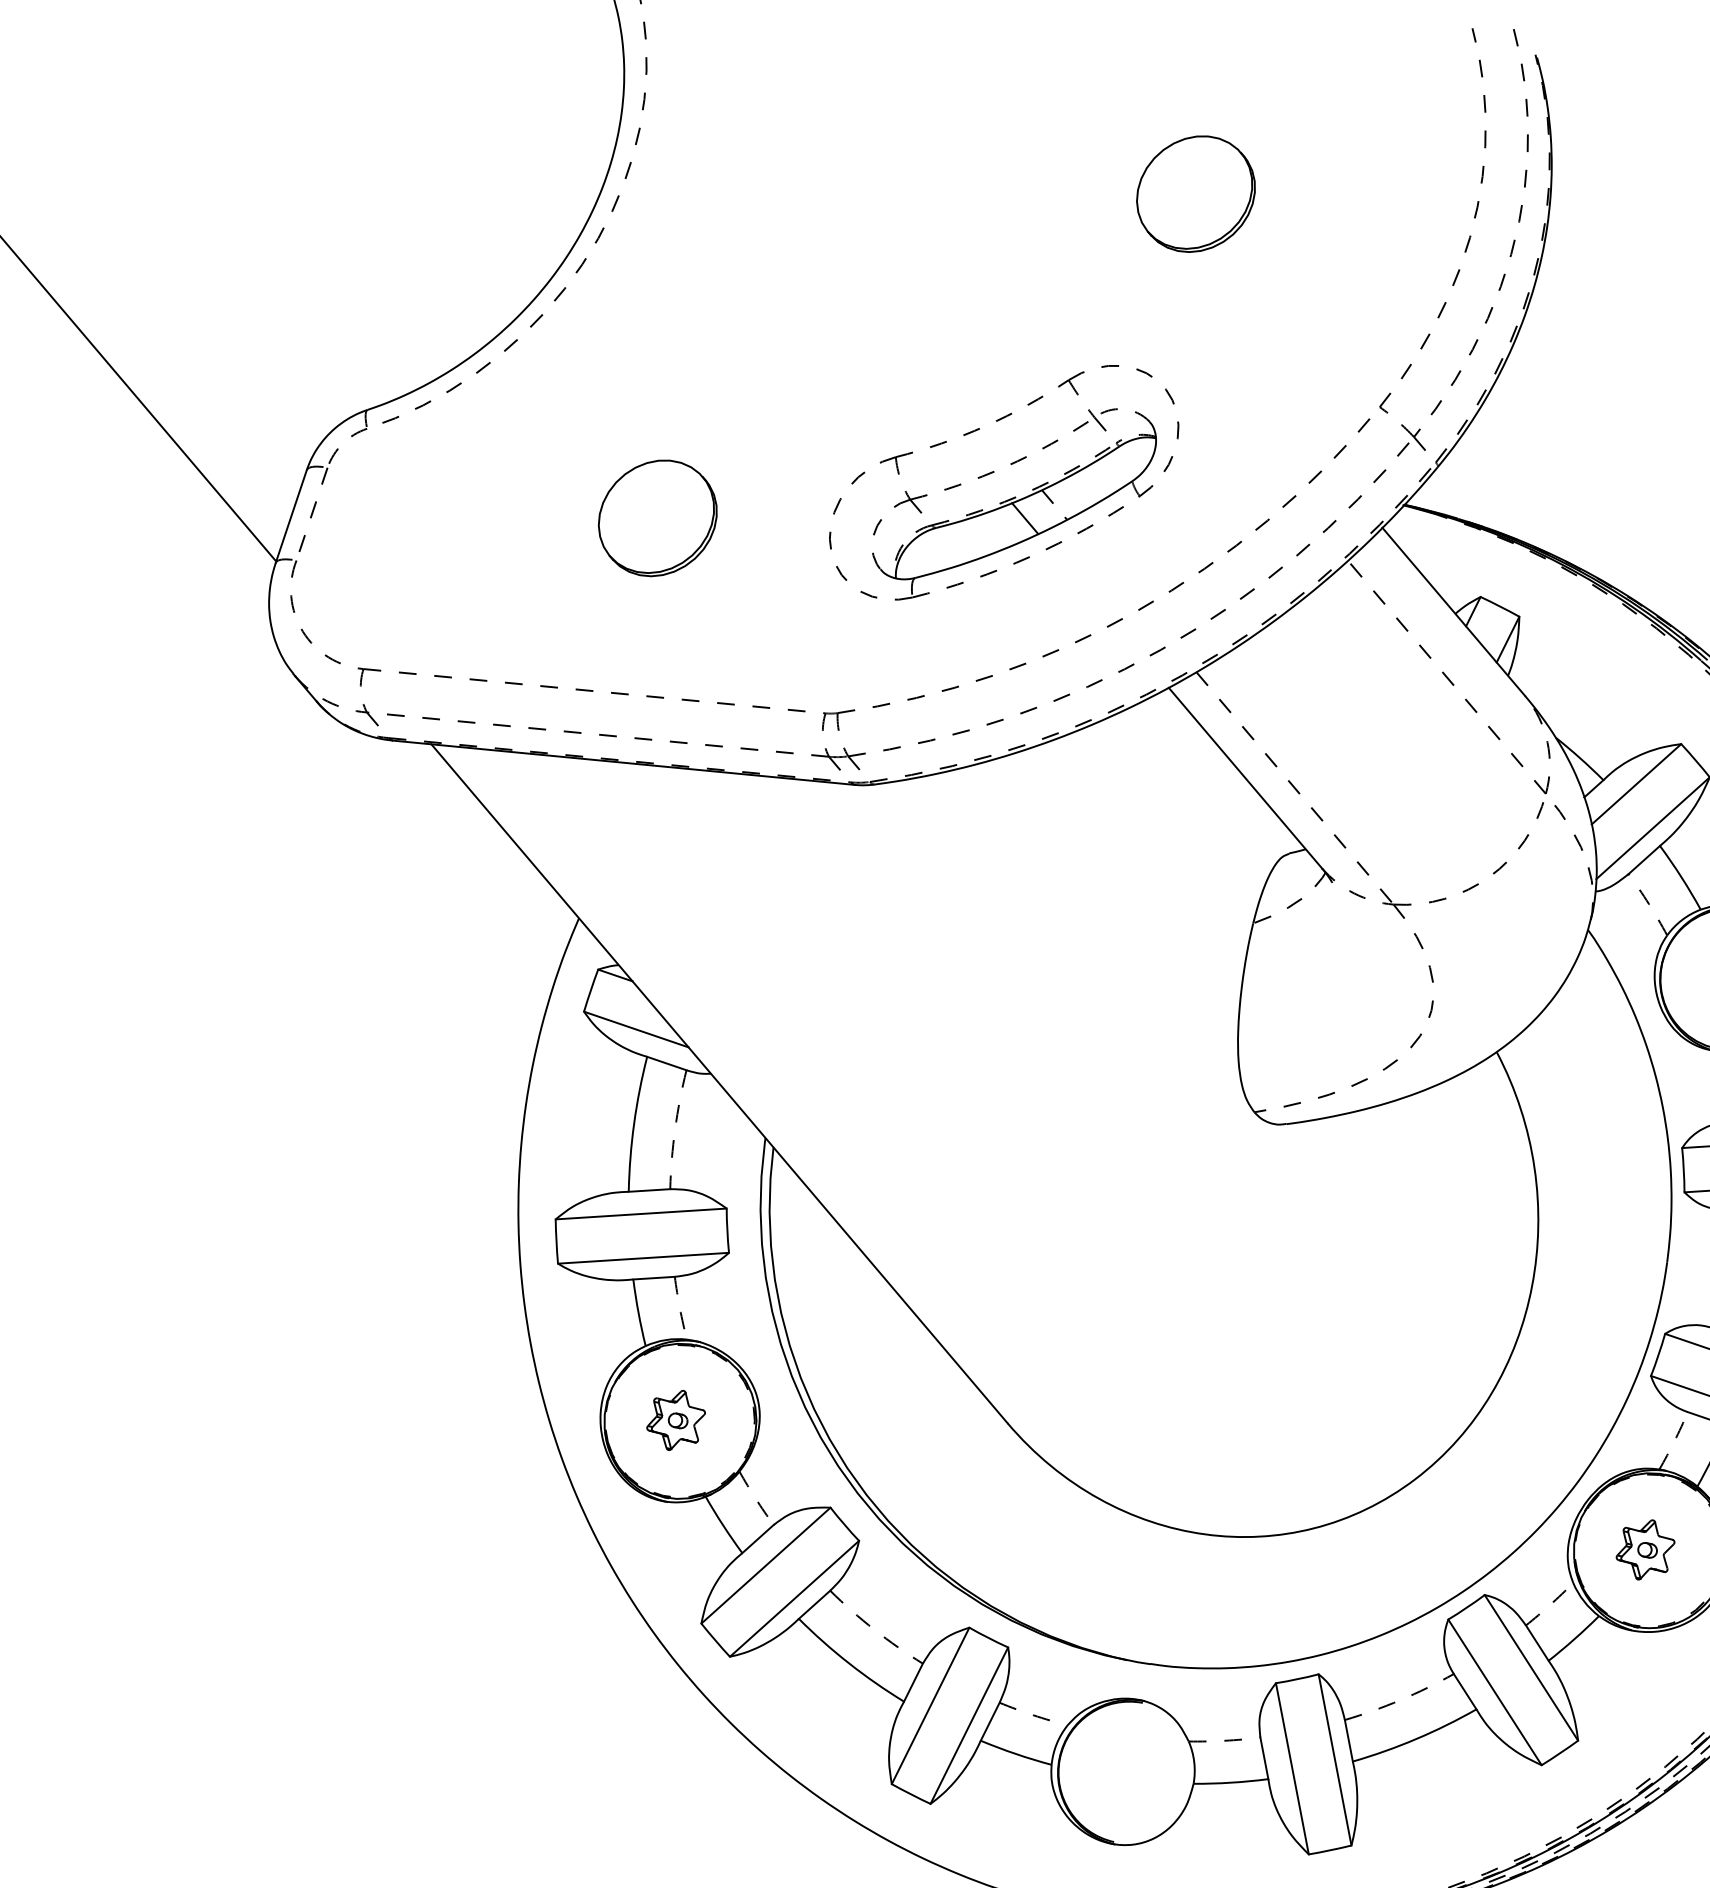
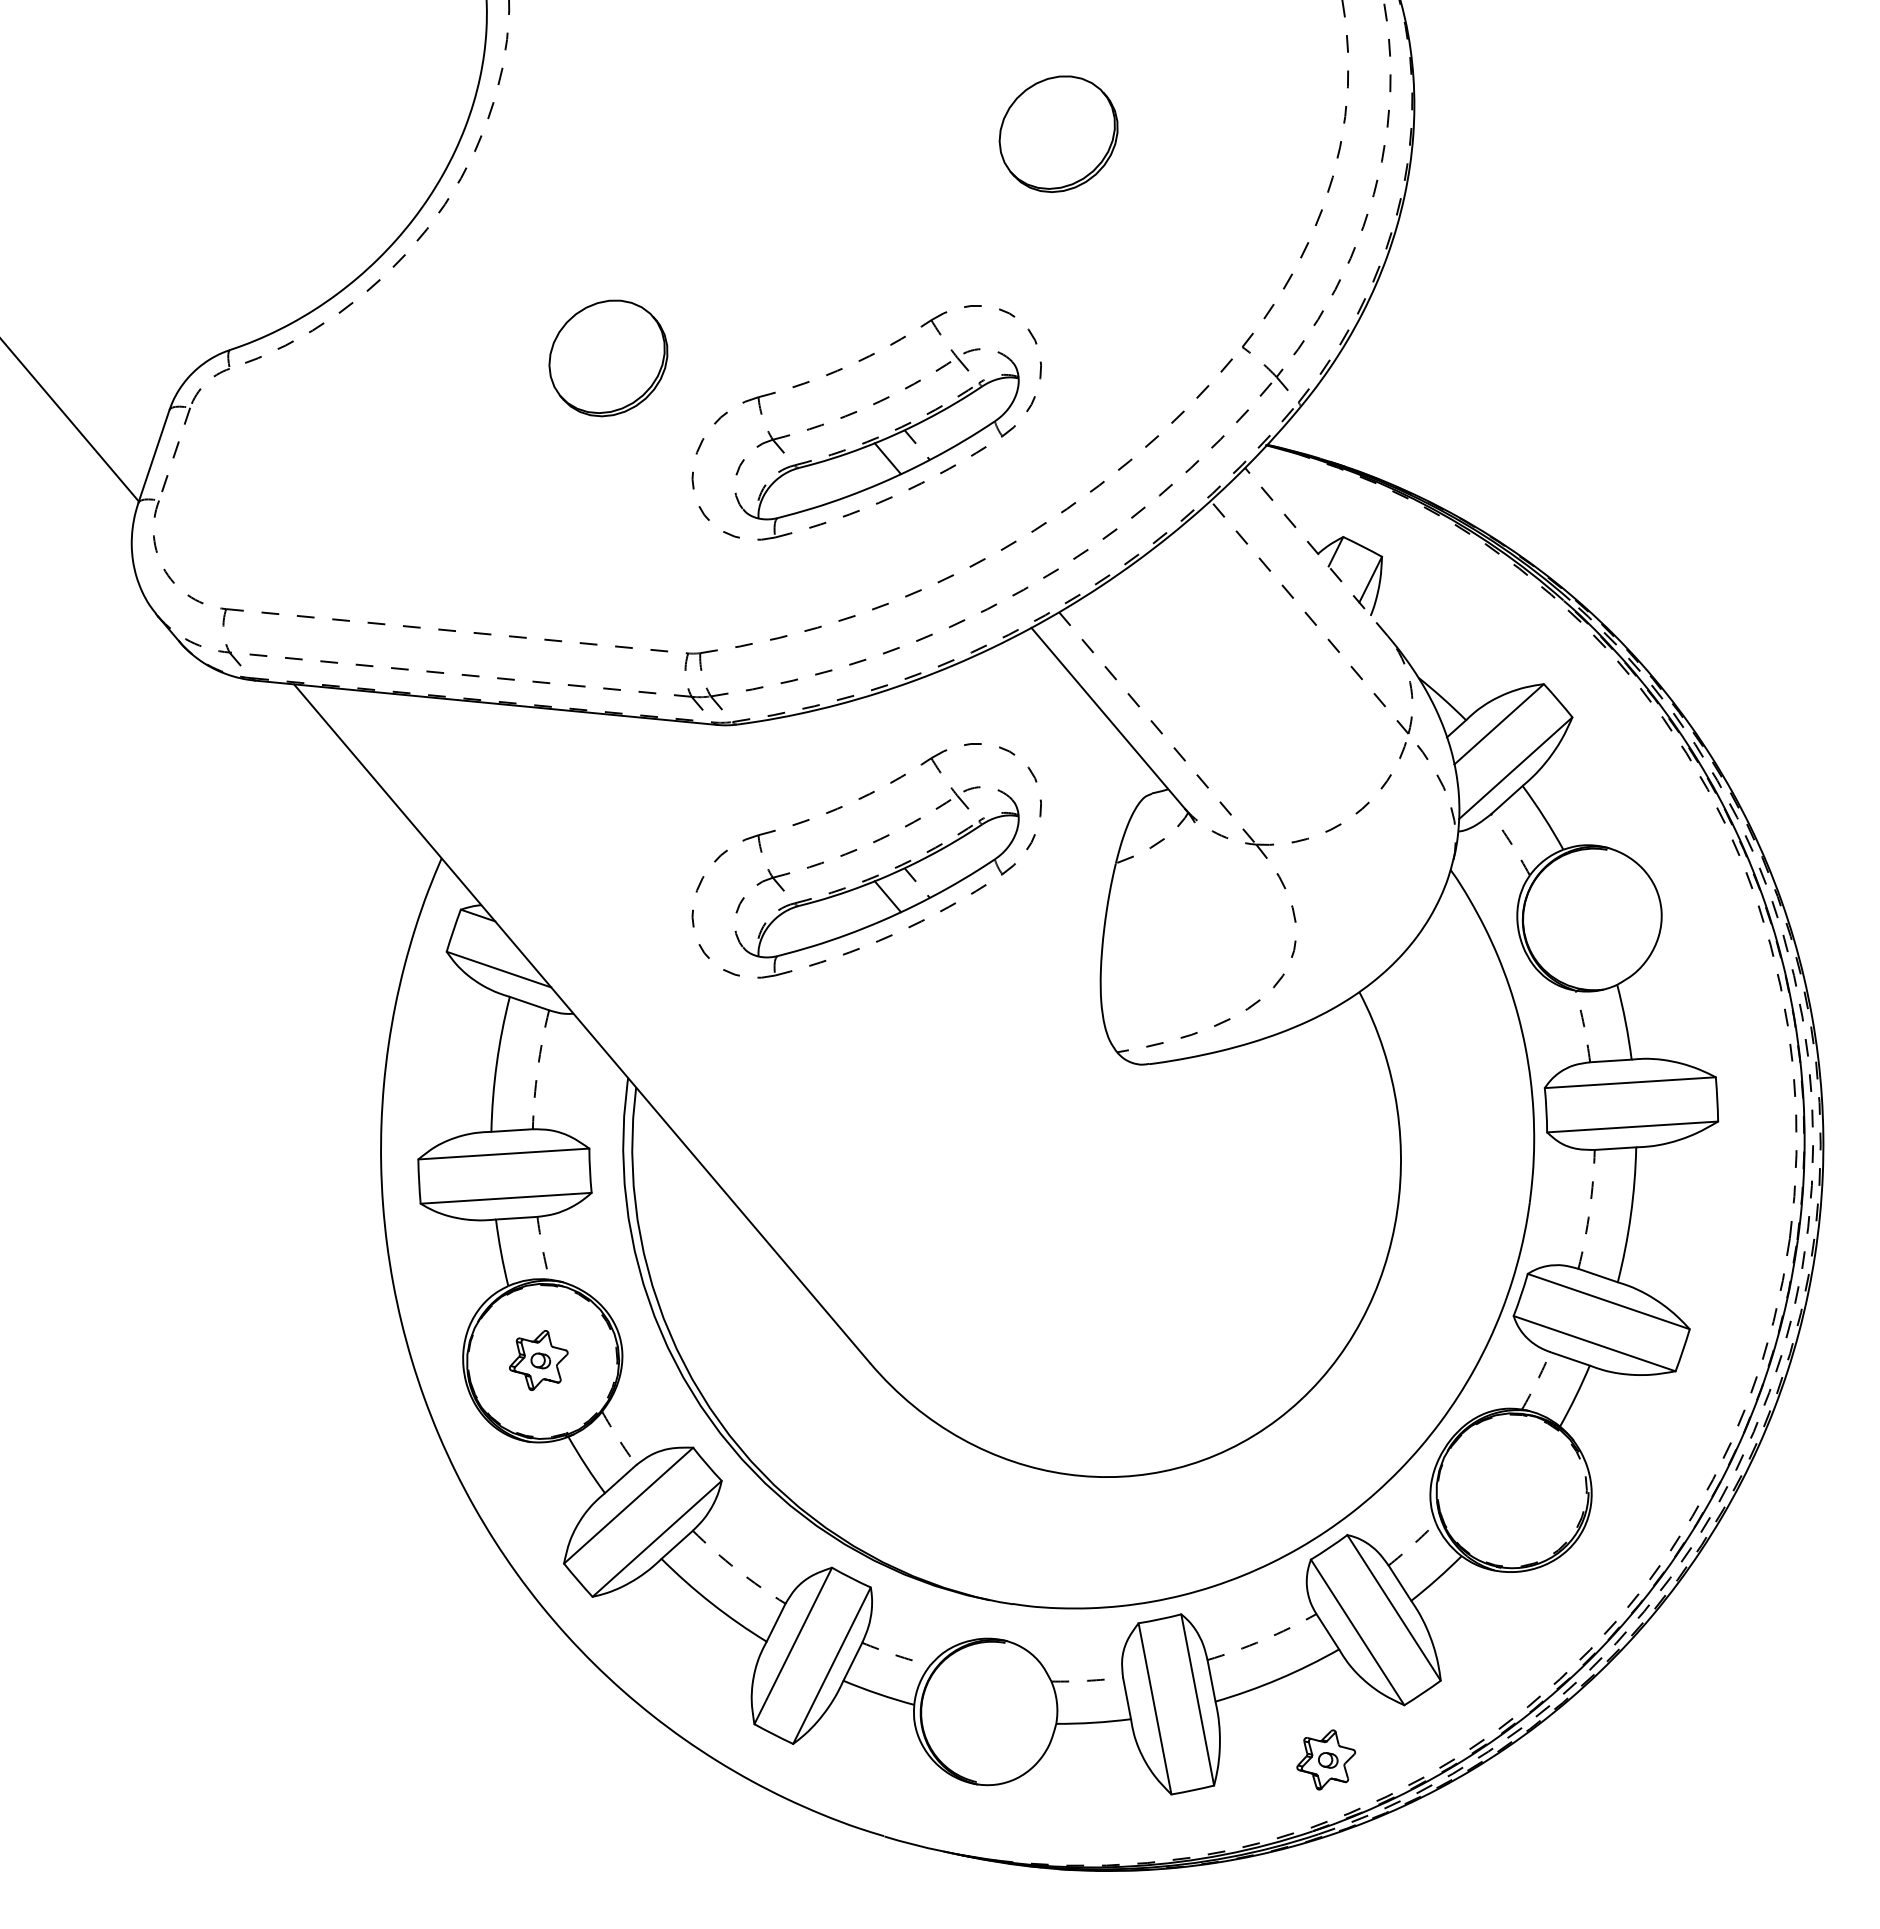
part: (657, 518) -> (608, 358), moved
line: (1453, 611) -> (1316, 551), solid -> dashed
part: (994, 910) -> (857, 850), added
part: (1645, 1549) -> (1326, 1759), moved

